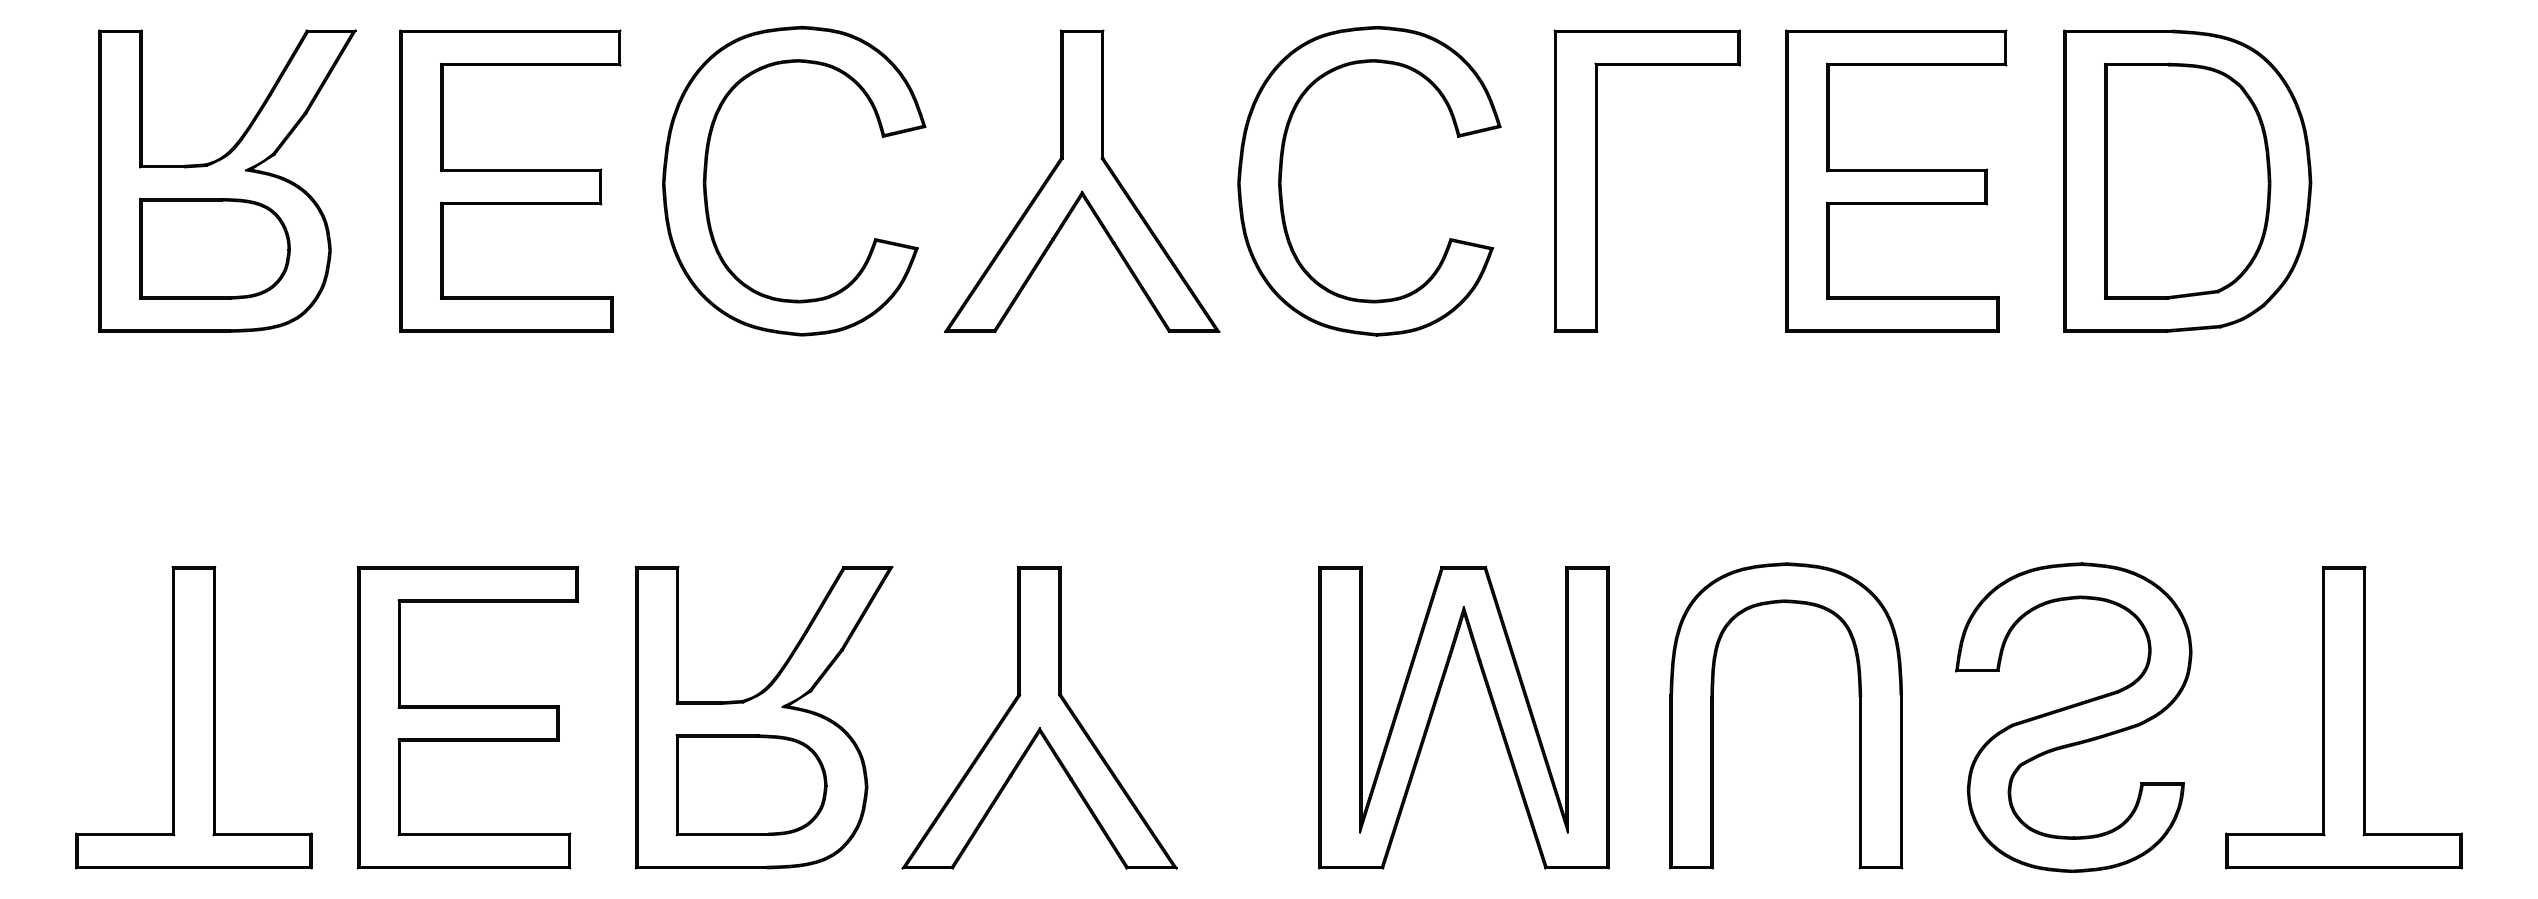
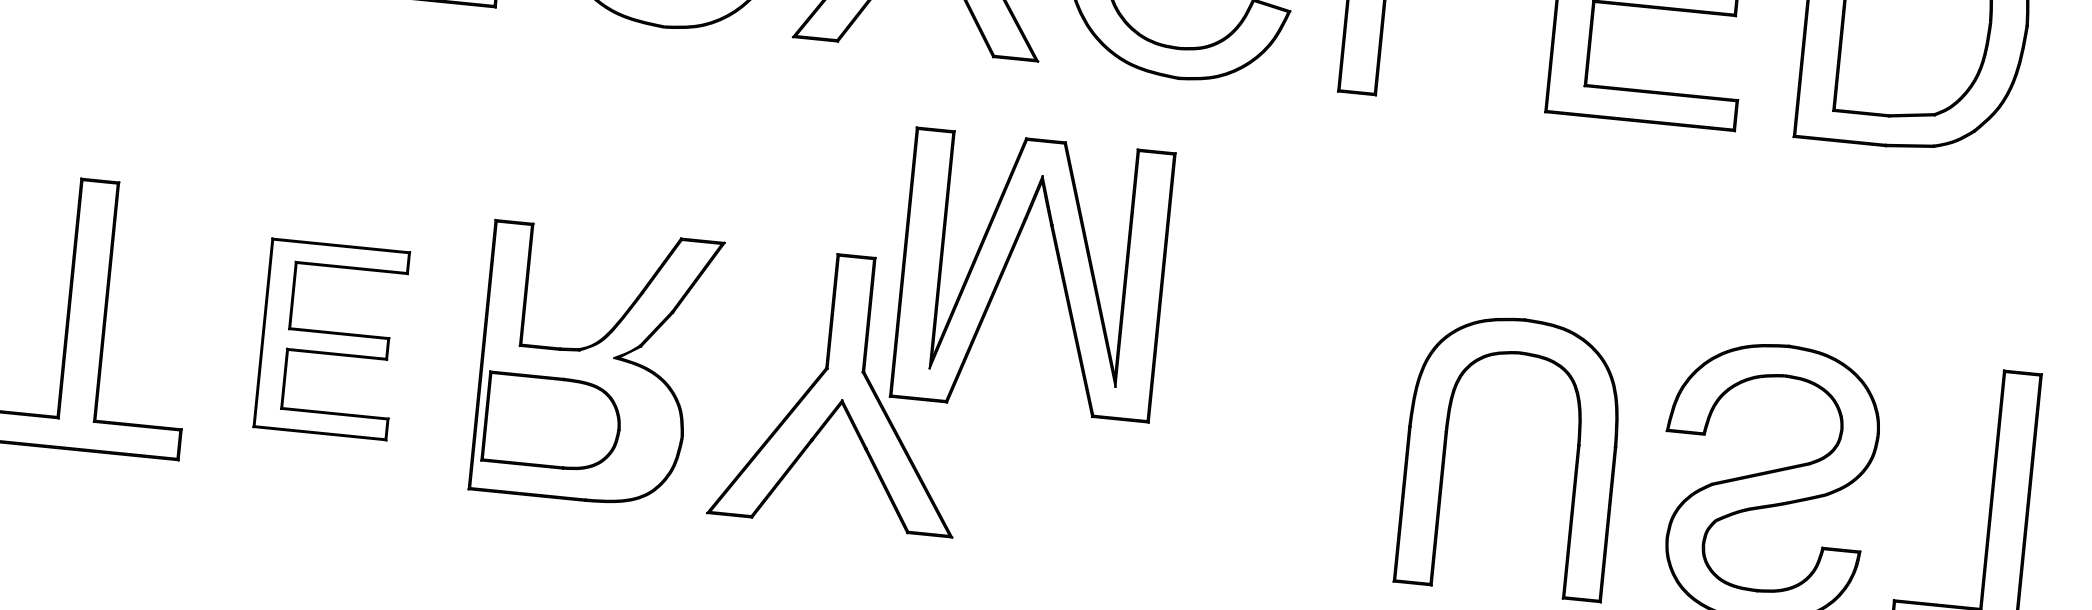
part: (1435, 707) -> (1008, 263), moved
part: (467, 717) -> (331, 339), size x0.7
part: (751, 785) -> (552, 422), moved

